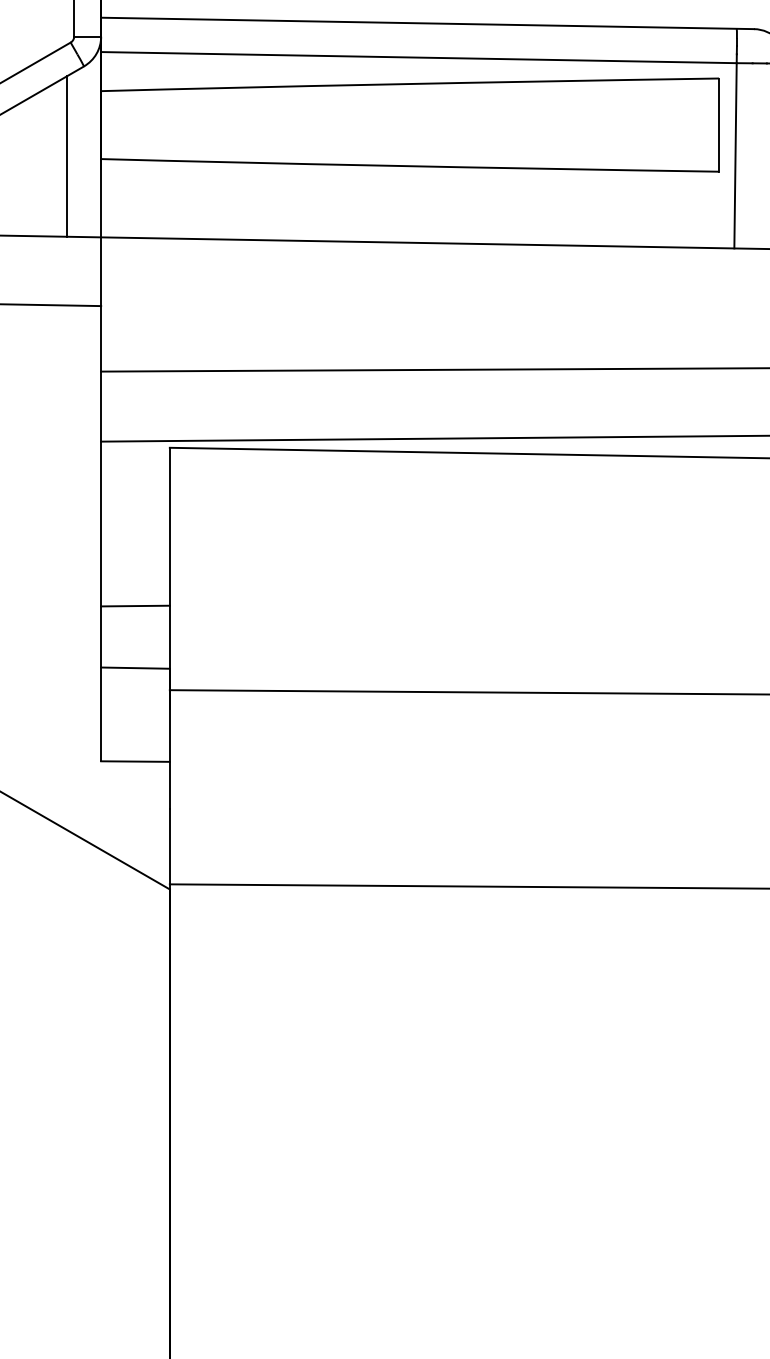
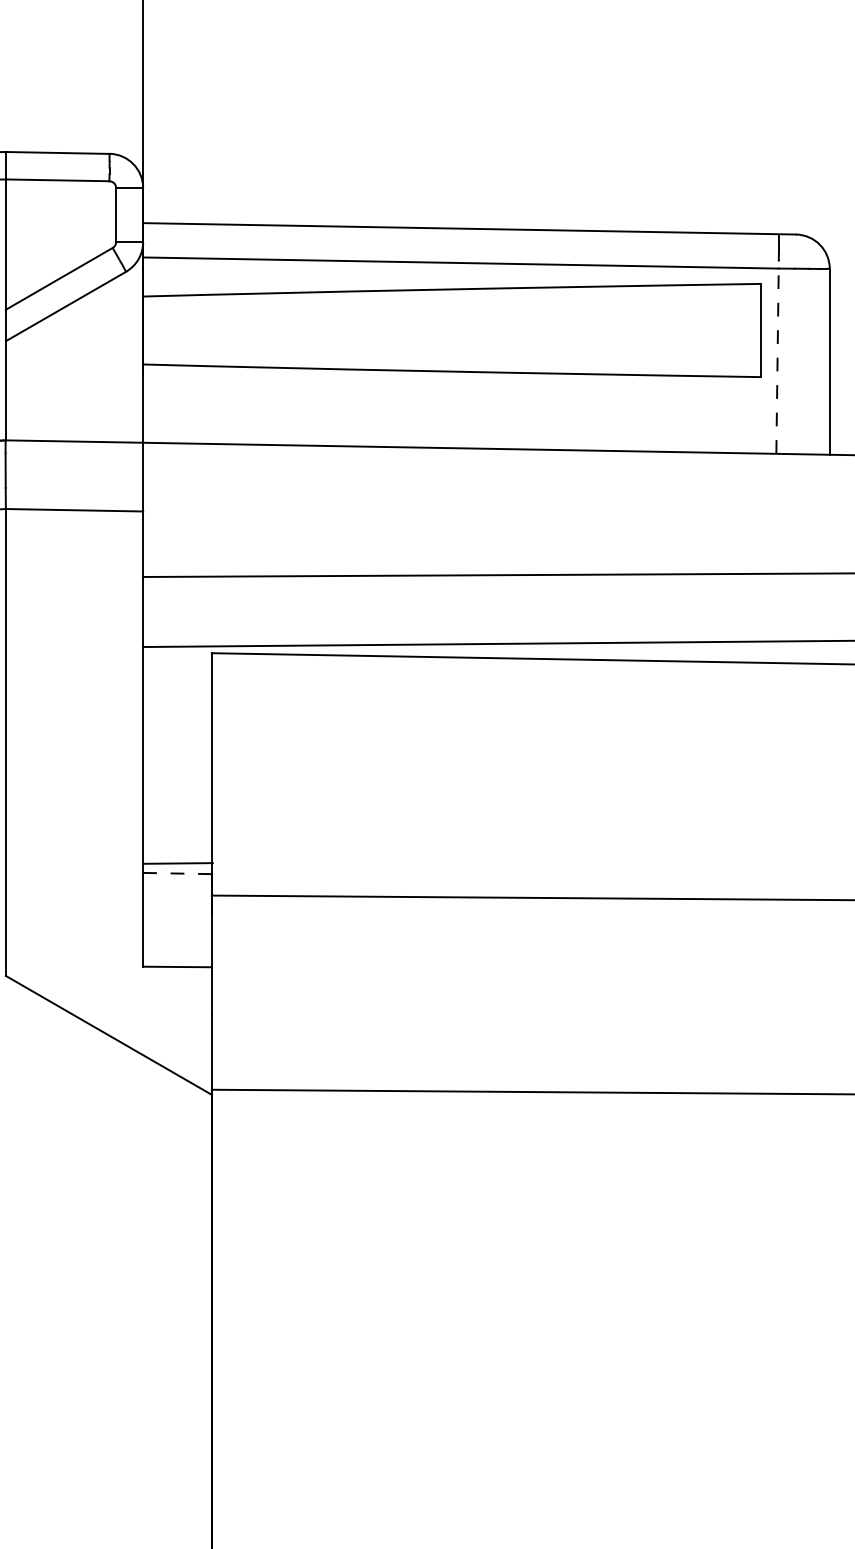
line: (735, 151) -> (777, 356), solid -> dashed
line: (67, 156) -> (109, 361), removed
line: (135, 606) -> (178, 863), moved
line: (136, 668) -> (178, 873), solid -> dashed

